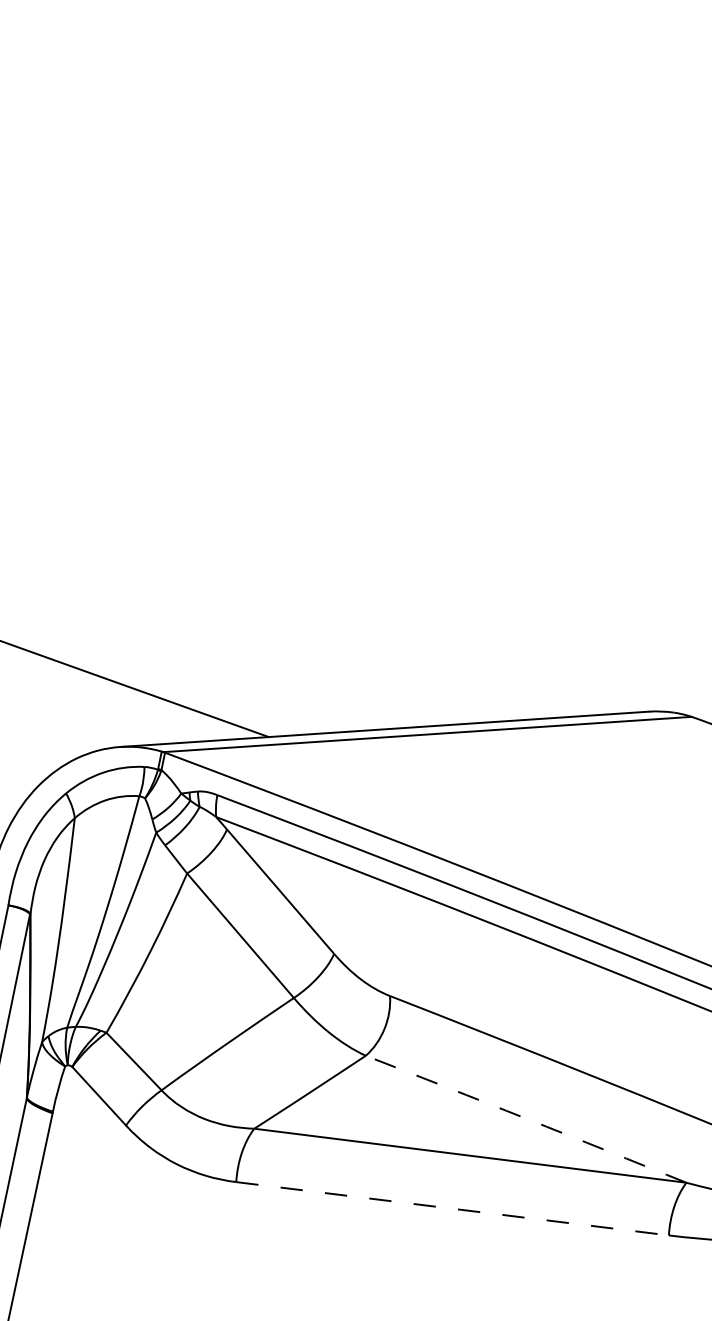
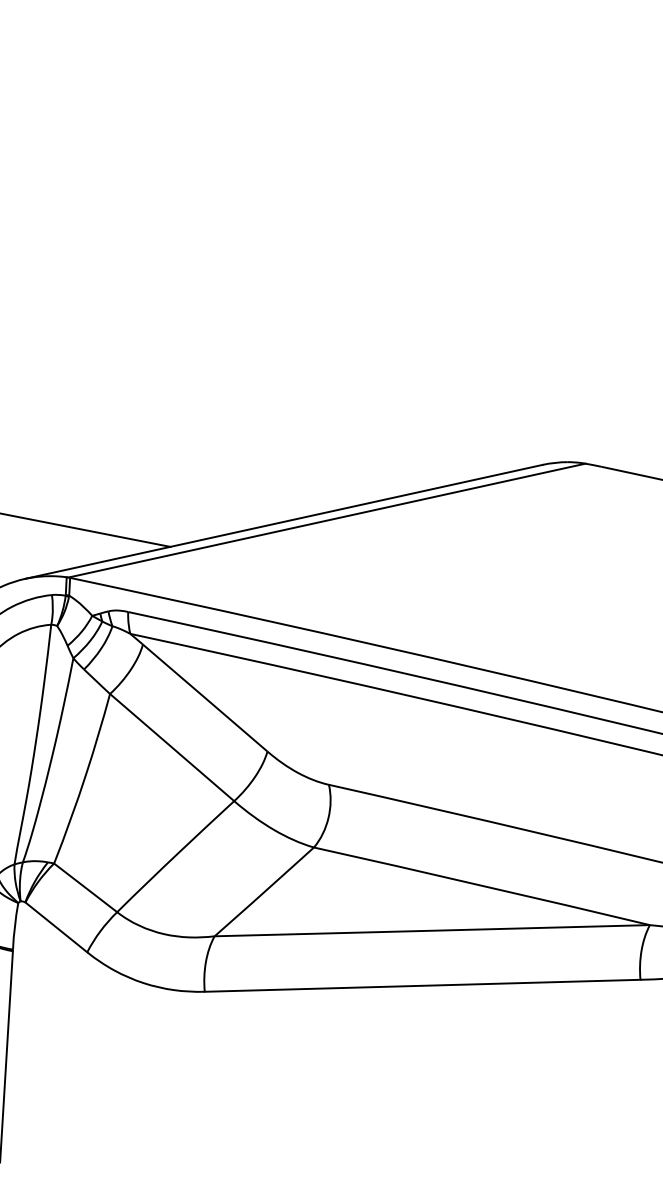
arc: (526, 1118) -> (482, 885), dashed -> solid
line: (452, 1208) -> (422, 985), dashed -> solid

